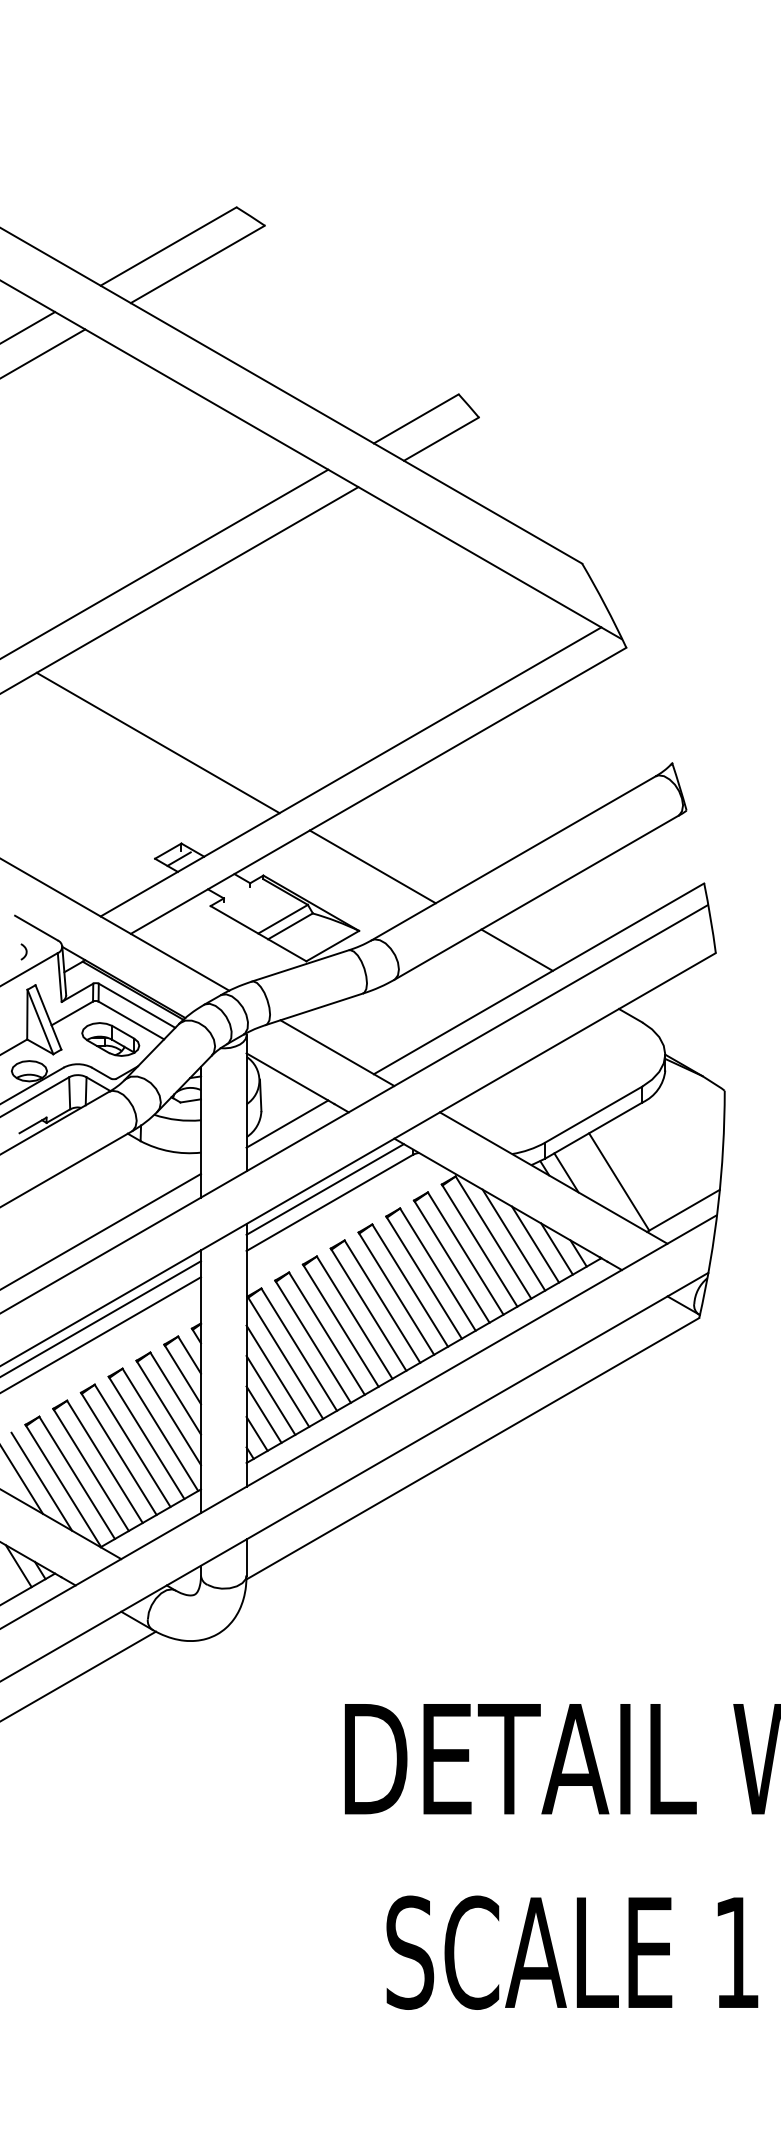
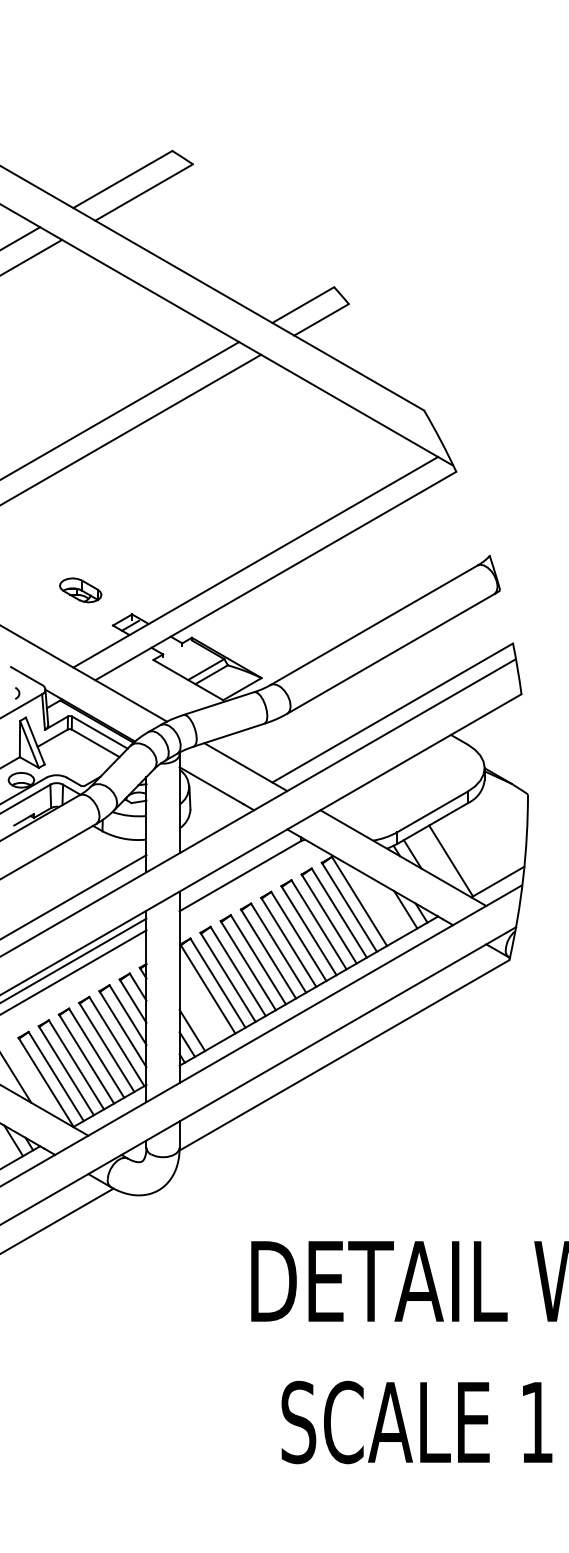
line: (157, 742) -> (114, 540), removed
line: (372, 866) -> (271, 631), removed
line: (516, 949) -> (376, 691), removed
part: (110, 1039) -> (80, 590), moved
line: (287, 1123) -> (209, 818), removed
line: (324, 1189) -> (236, 866), removed
line: (513, 1239) -> (374, 902), removed
line: (535, 1244) -> (390, 906), removed
line: (277, 1375) -> (202, 1001), removed
line: (270, 1395) -> (197, 1016), removed
line: (41, 1481) -> (30, 1079), removed

